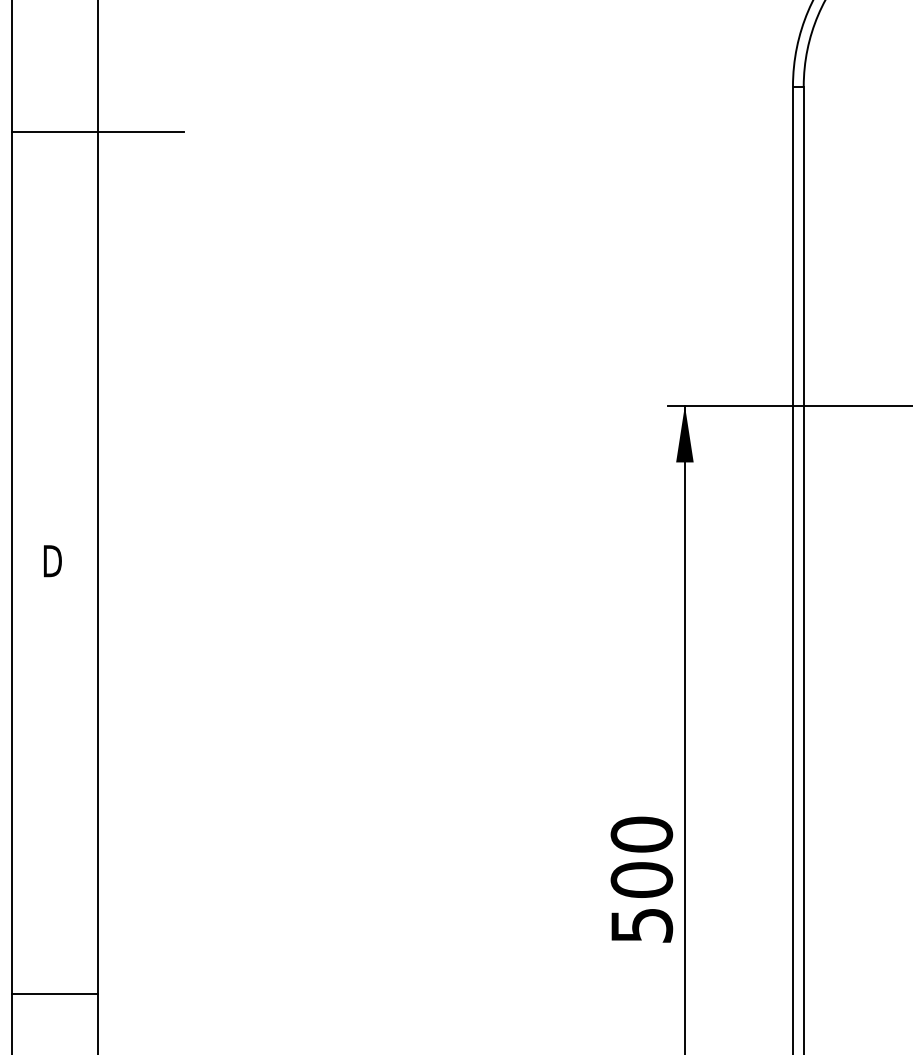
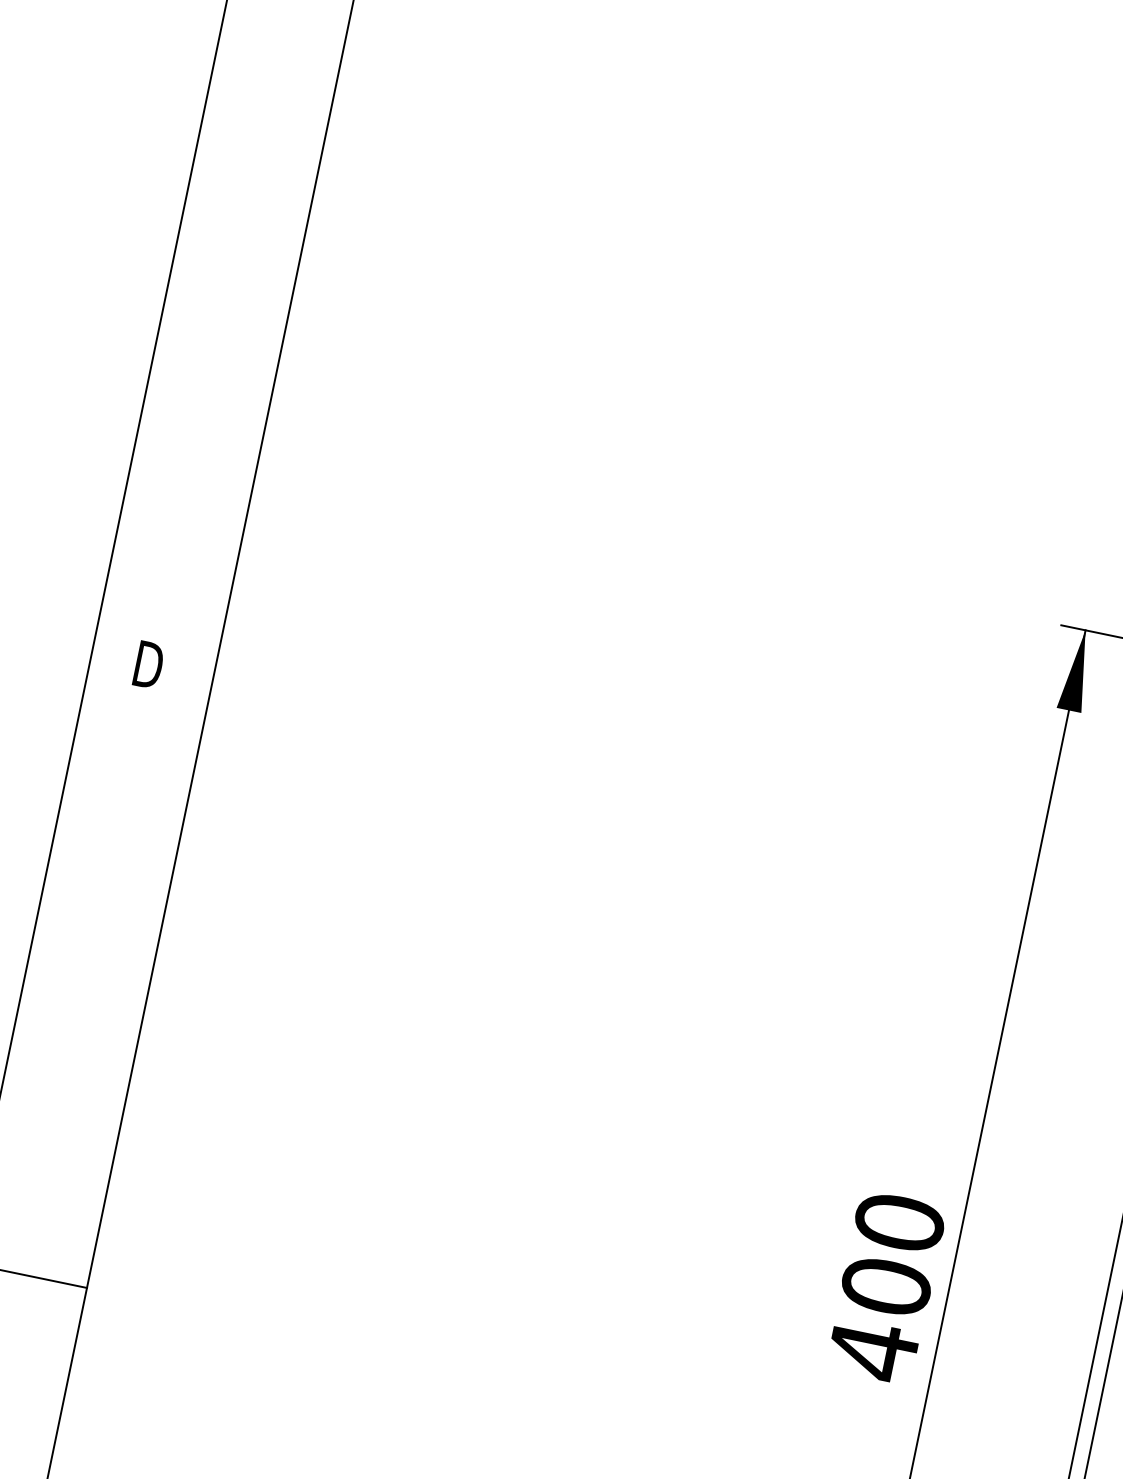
line: (98, 132) -> (338, 74), removed
text: (642, 925) -> (873, 1350), 500 -> 400

